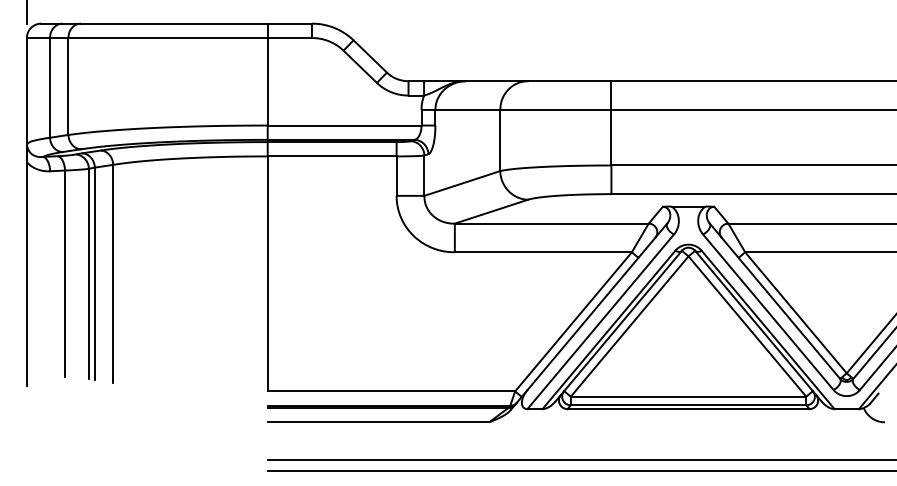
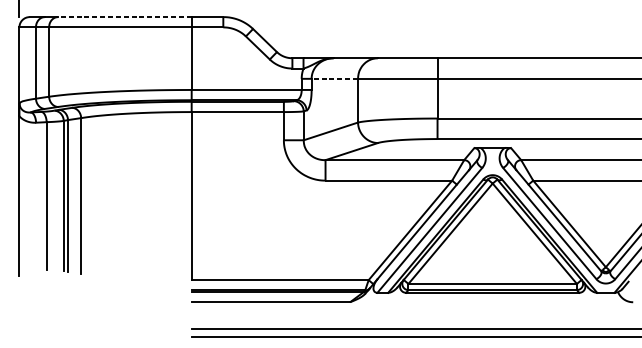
line: (173, 23) -> (124, 16), solid -> dashed
line: (467, 109) -> (334, 78), solid -> dashed

